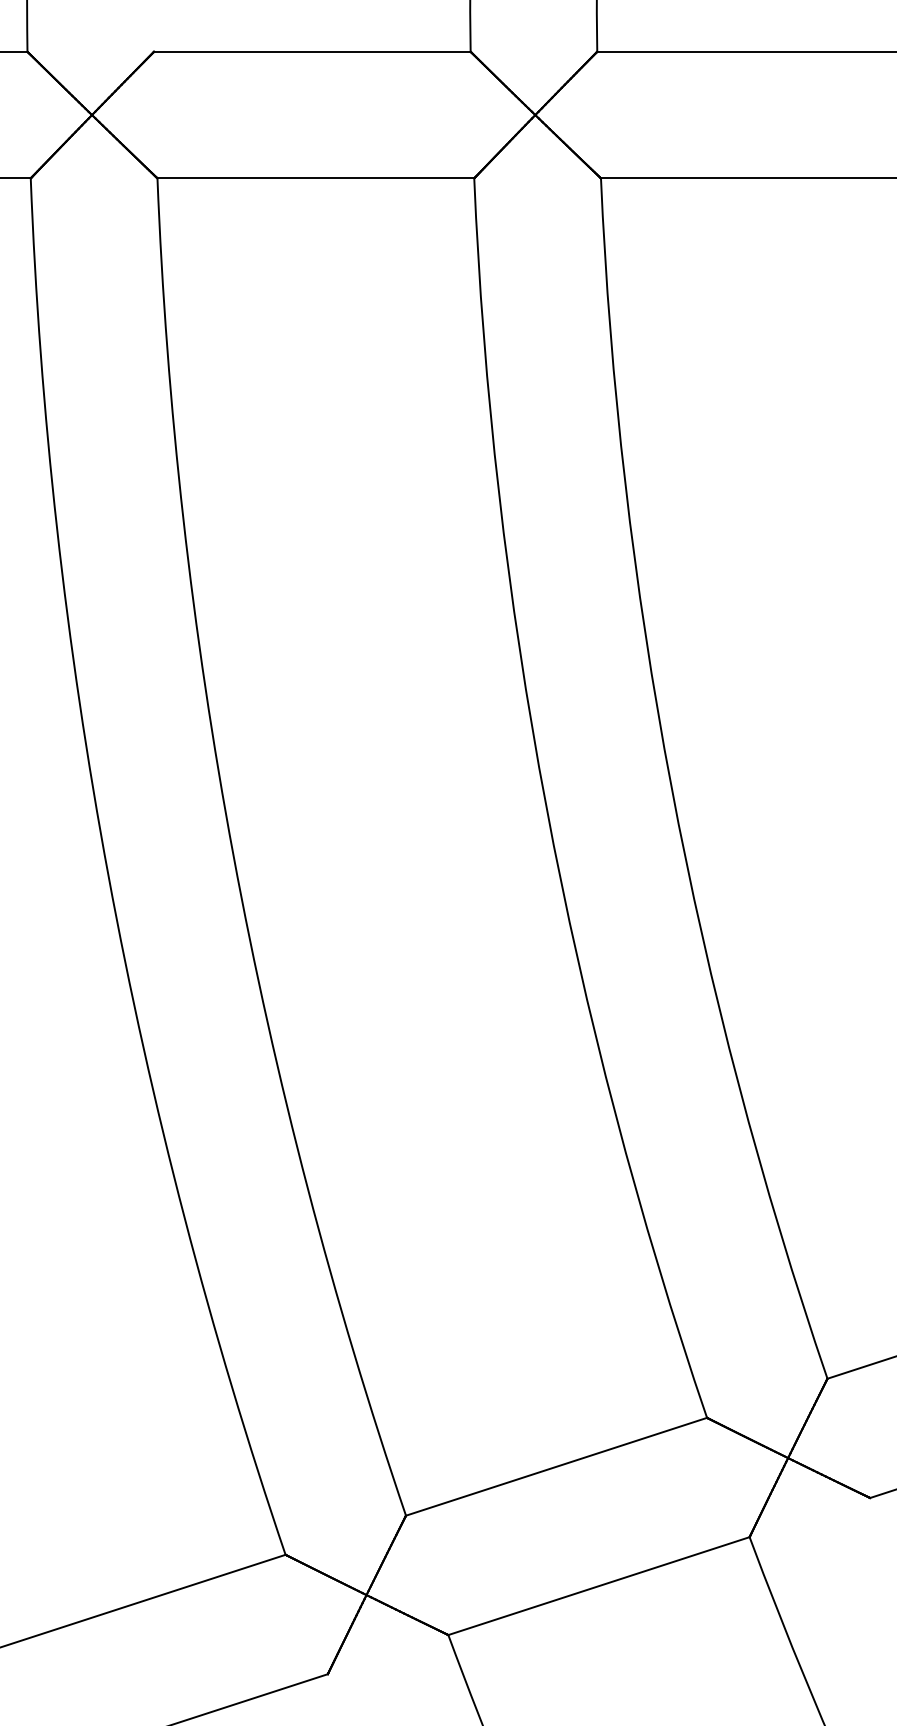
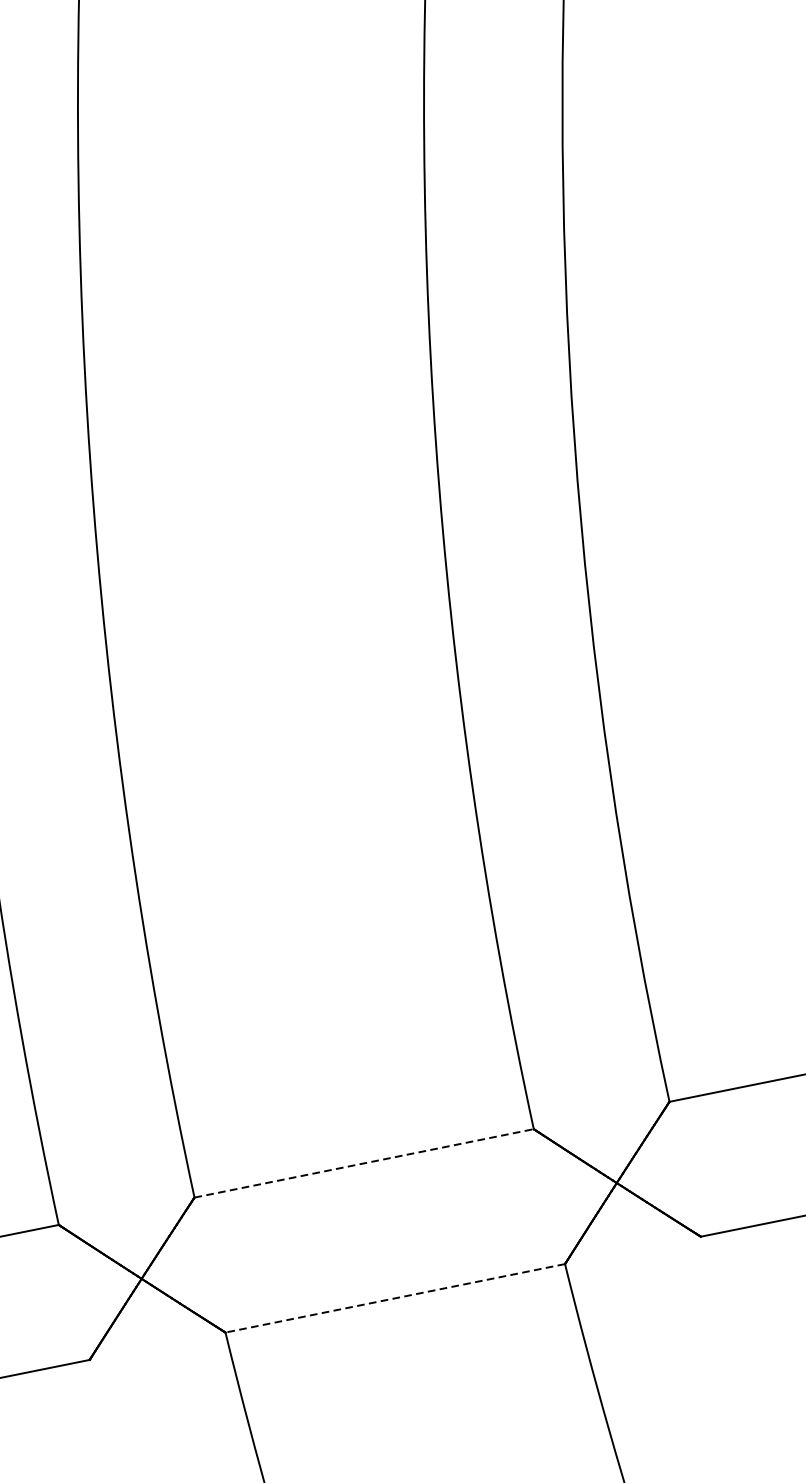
line: (557, 1466) -> (365, 1163), solid -> dashed
line: (598, 1586) -> (394, 1298), solid -> dashed

